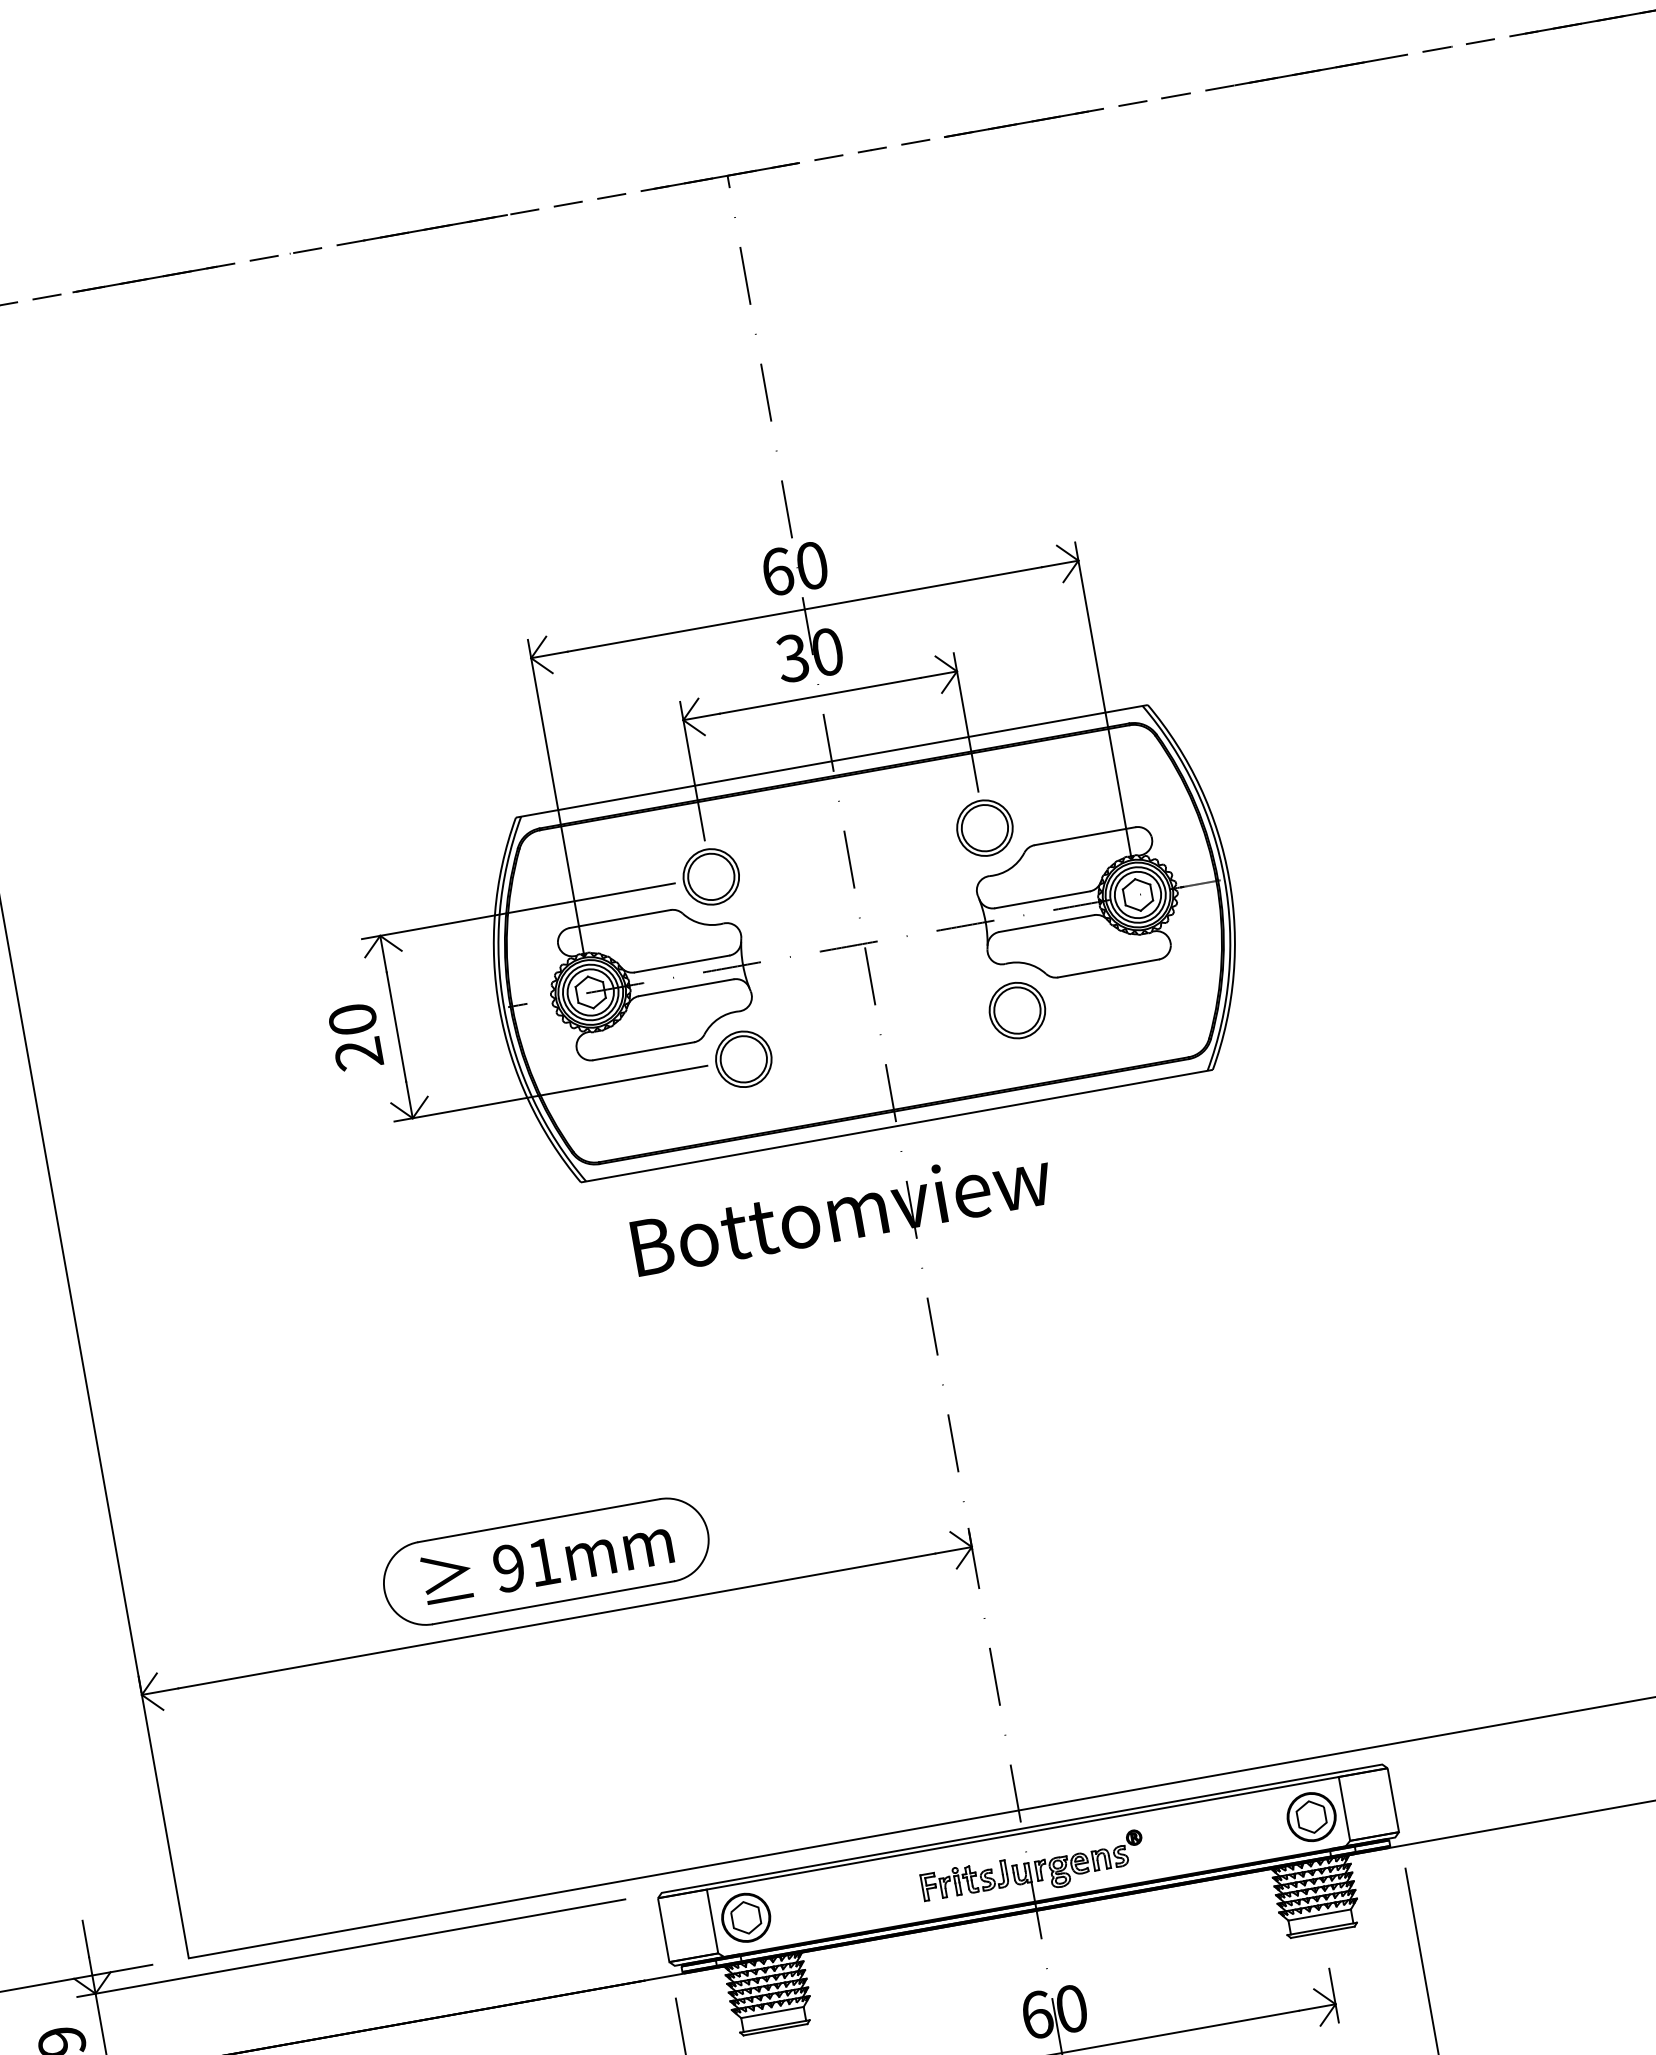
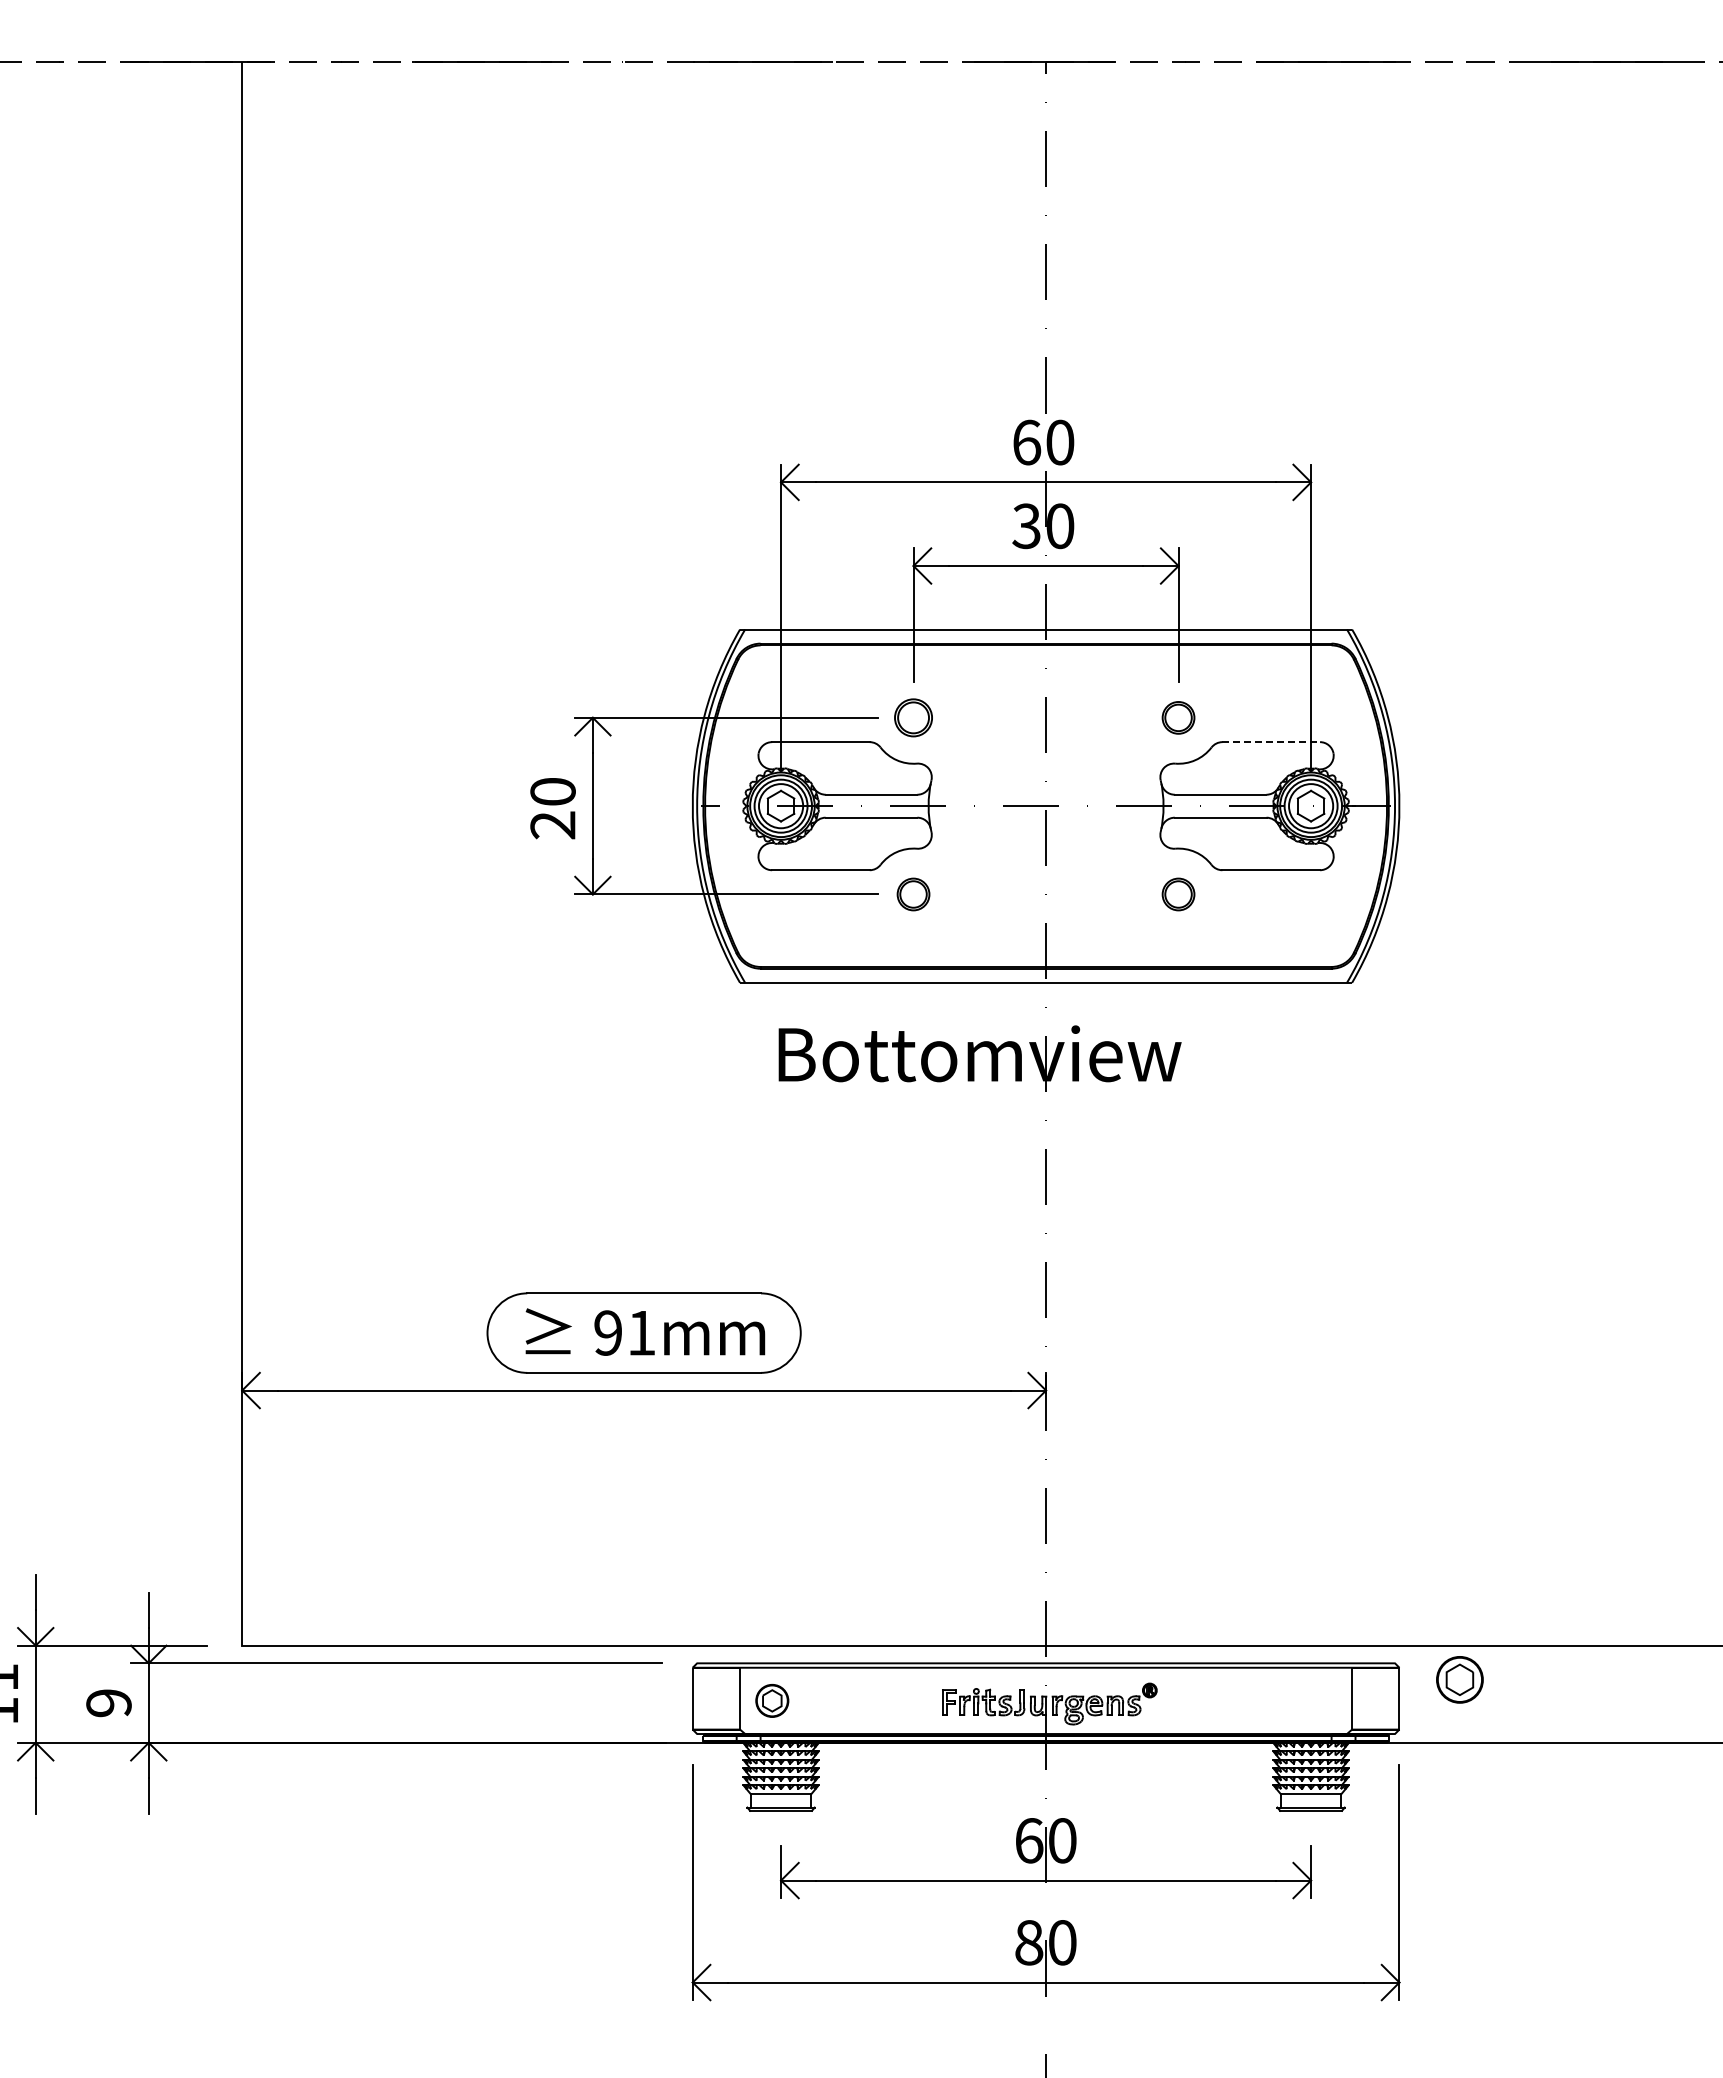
part: (984, 827) -> (1178, 717), size x0.6
line: (1085, 836) -> (1271, 742), solid -> dashed
part: (711, 876) -> (913, 717), size x0.7
part: (1017, 1010) -> (1178, 894), size x0.6
part: (743, 1059) -> (913, 894), size x0.6
part: (1311, 1816) -> (1459, 1679), moved
part: (746, 1917) -> (772, 1700), size x0.7

